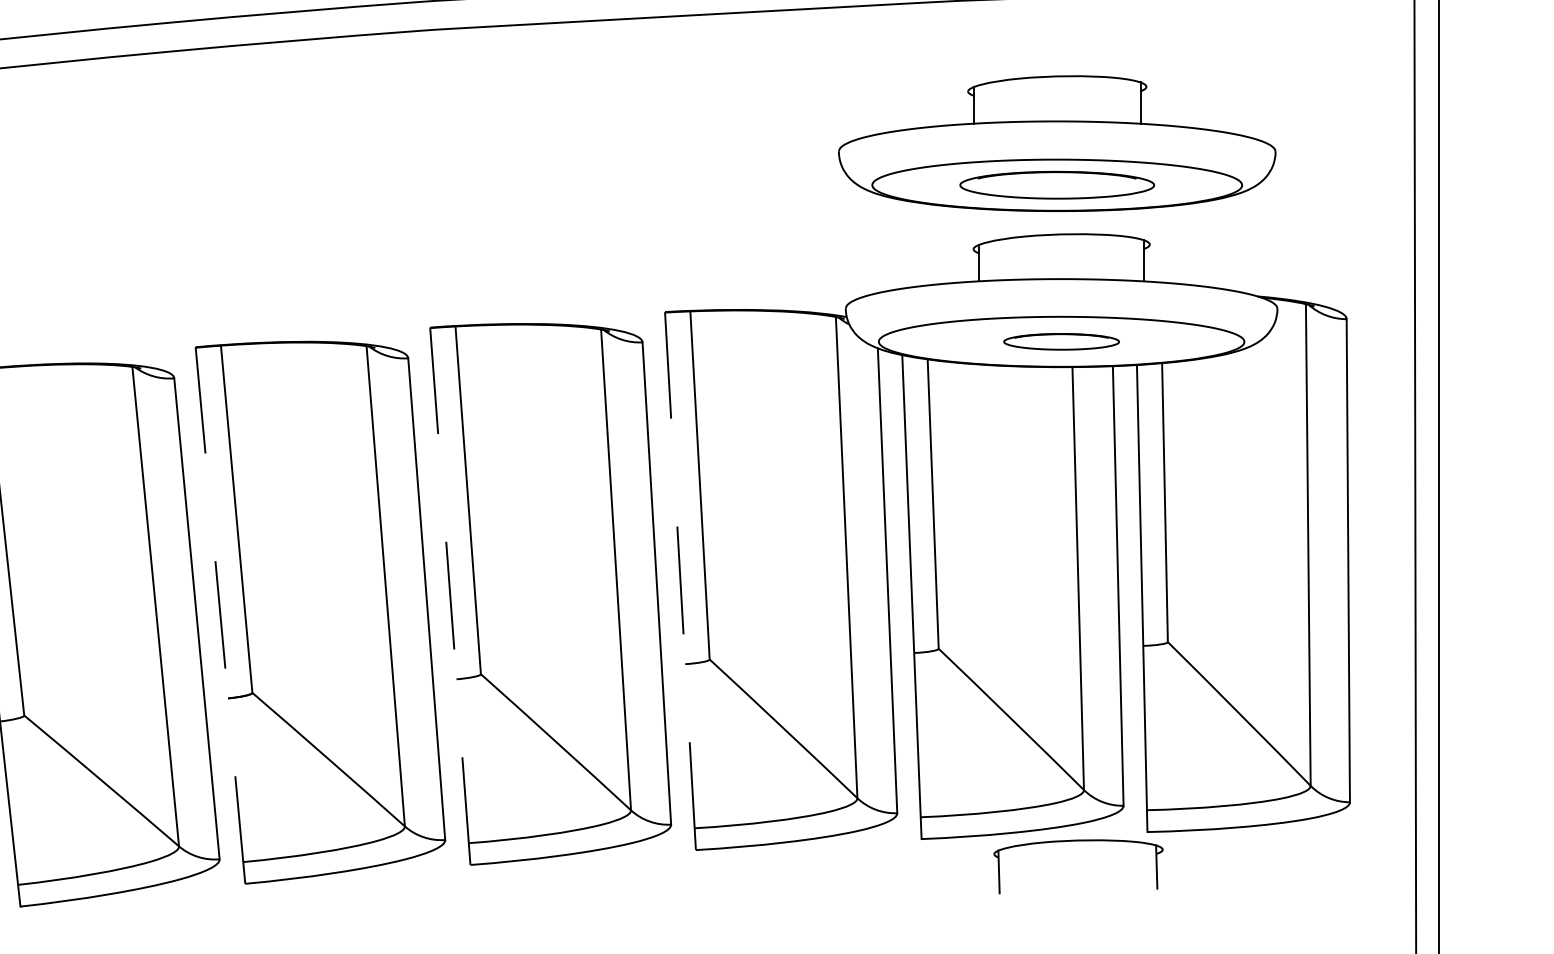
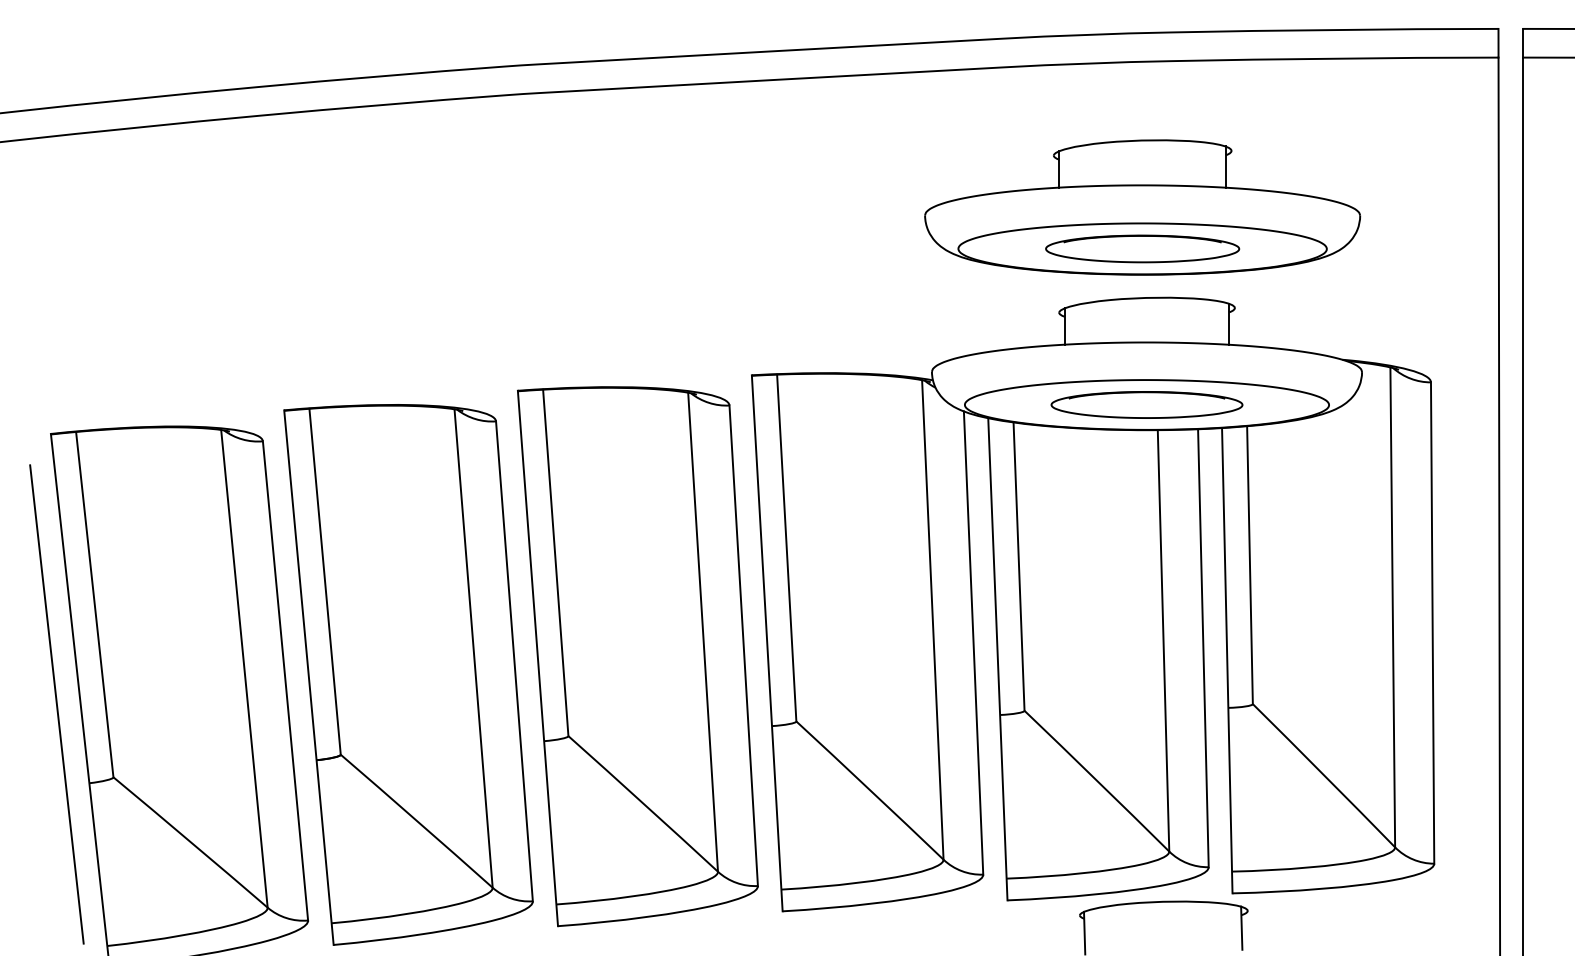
part: (1061, 341) -> (1146, 404), size x1.67
line: (680, 580) -> (767, 642), dashed -> solid
line: (449, 595) -> (537, 657), dashed -> solid
line: (220, 615) -> (308, 677), dashed -> solid

